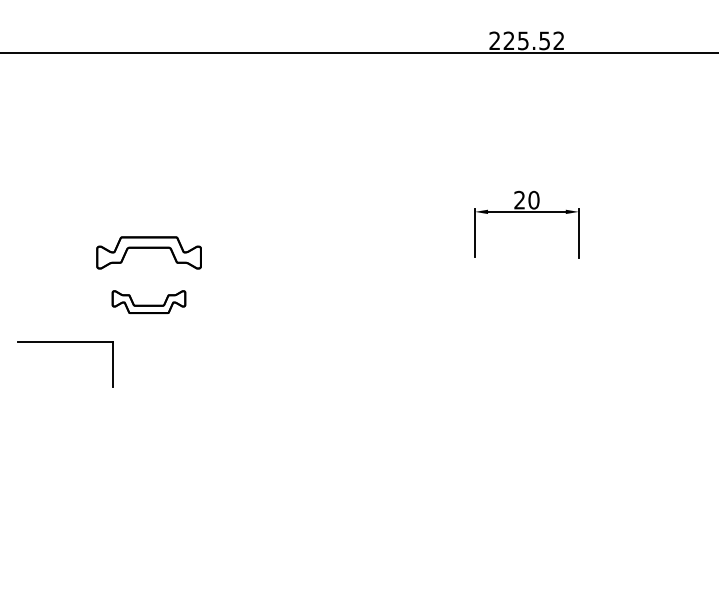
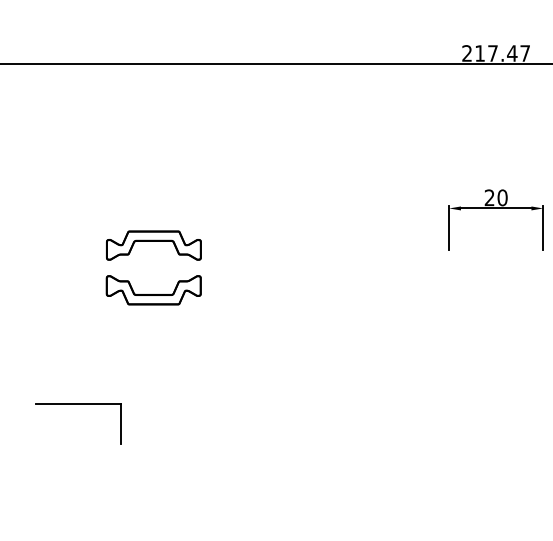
text: (533, 40) -> (502, 53), 225.52 -> 217.47
part: (148, 301) -> (153, 289), size x1.43
part: (65, 342) -> (78, 403), moved

